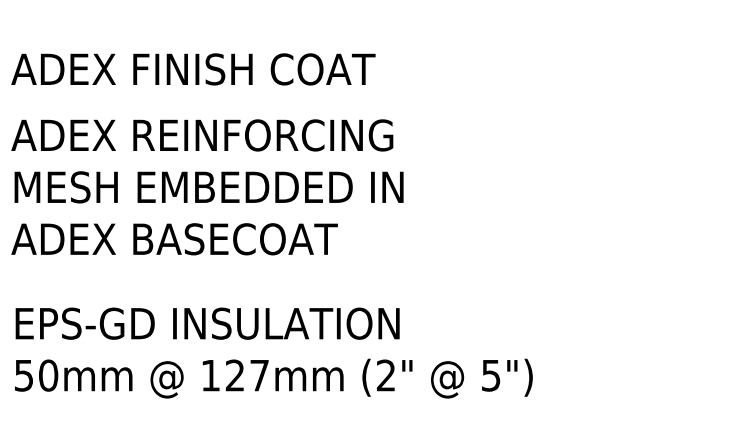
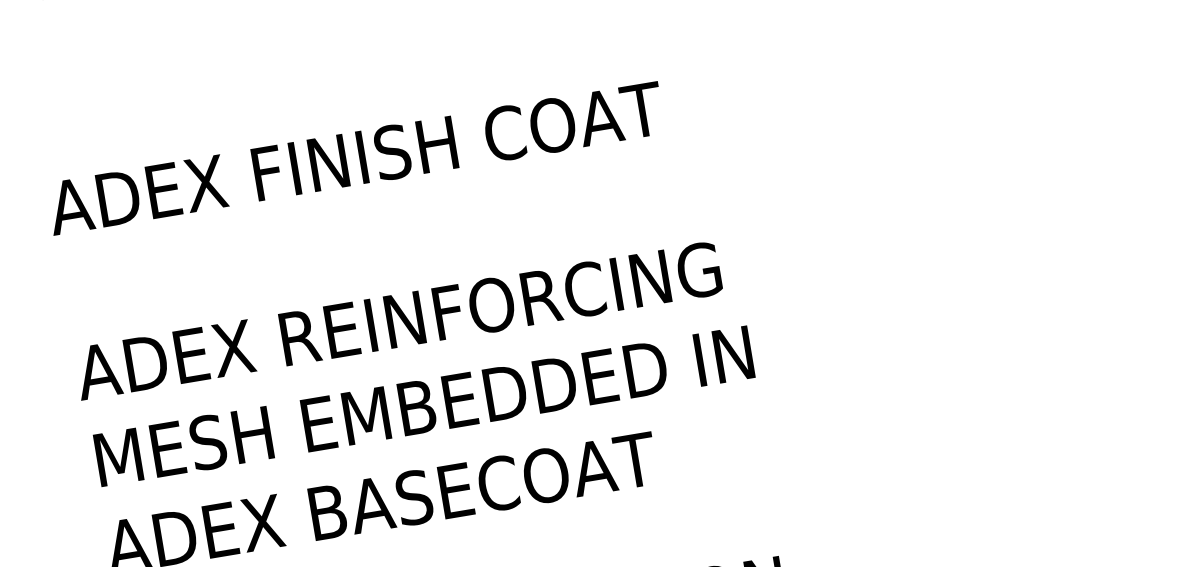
text: (193, 69) -> (355, 158), moved

